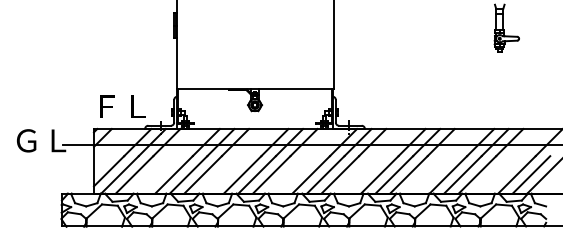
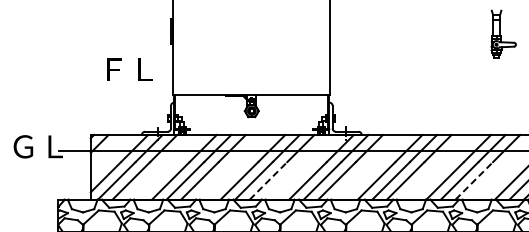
text: (122, 106) -> (129, 69), moved
line: (271, 174) -> (268, 180), solid -> dashed
line: (477, 174) -> (474, 180), solid -> dashed

